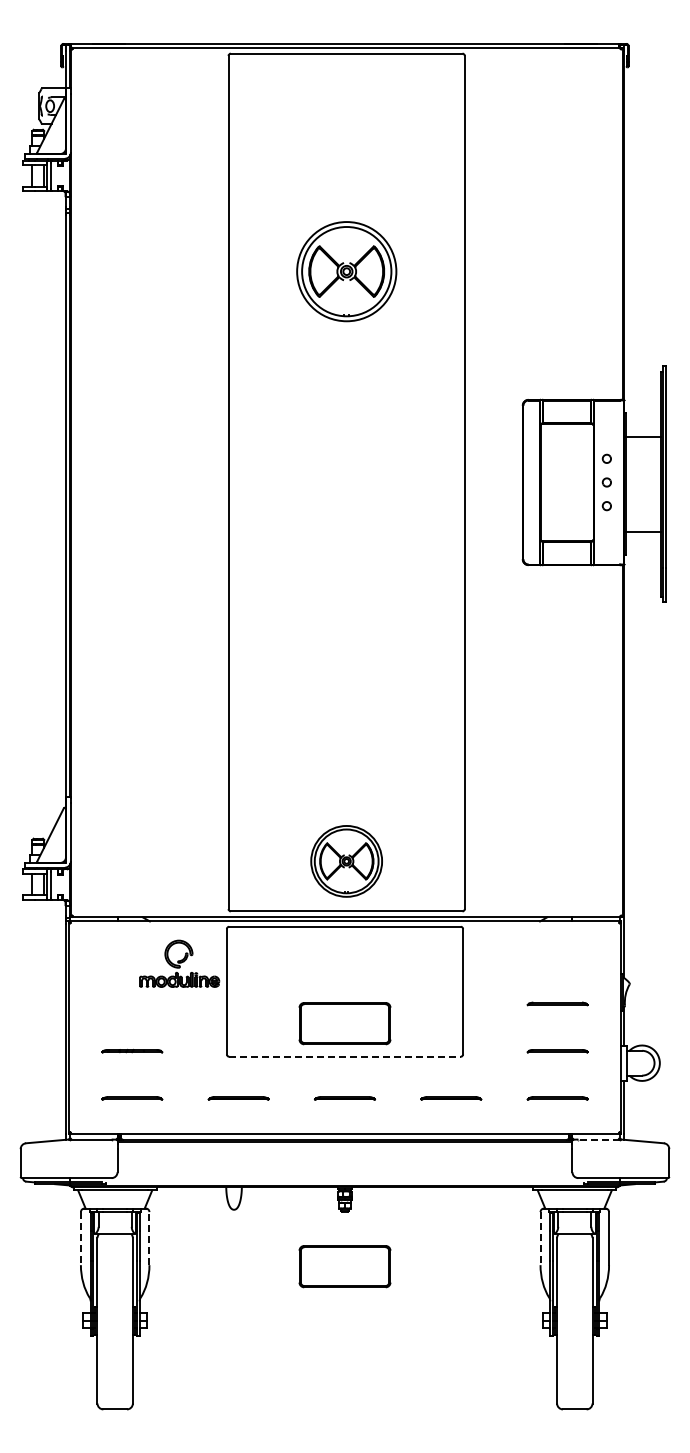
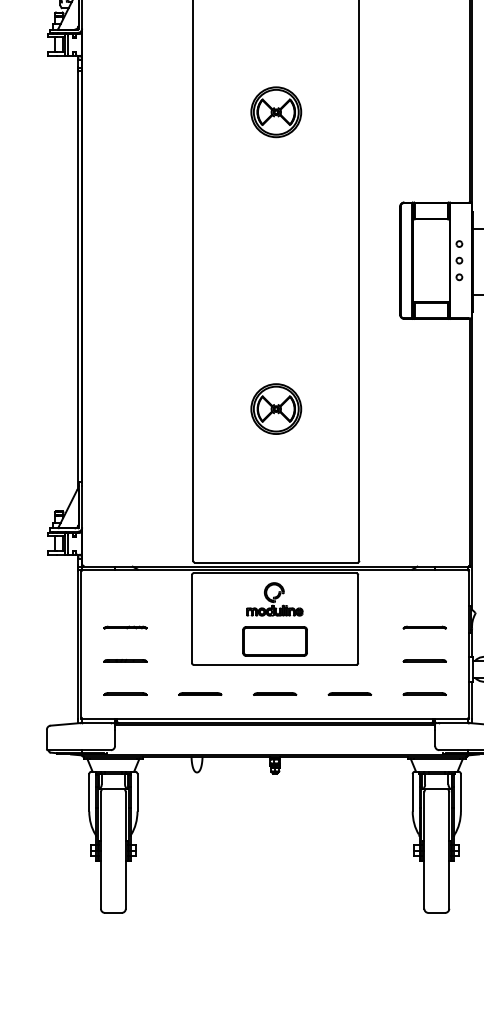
part: (346, 271) -> (276, 112), size x0.71
part: (346, 861) -> (276, 409), moved
part: (179, 963) -> (274, 599), moved
part: (132, 1003) -> (125, 627), added
line: (345, 1056) -> (275, 664), dashed -> solid
line: (599, 1139) -> (454, 723), dashed -> solid
line: (80, 1238) -> (88, 792), dashed -> solid
line: (149, 1238) -> (137, 792), dashed -> solid
line: (540, 1238) -> (412, 792), dashed -> solid
part: (344, 1266) -> (274, 812), removed

